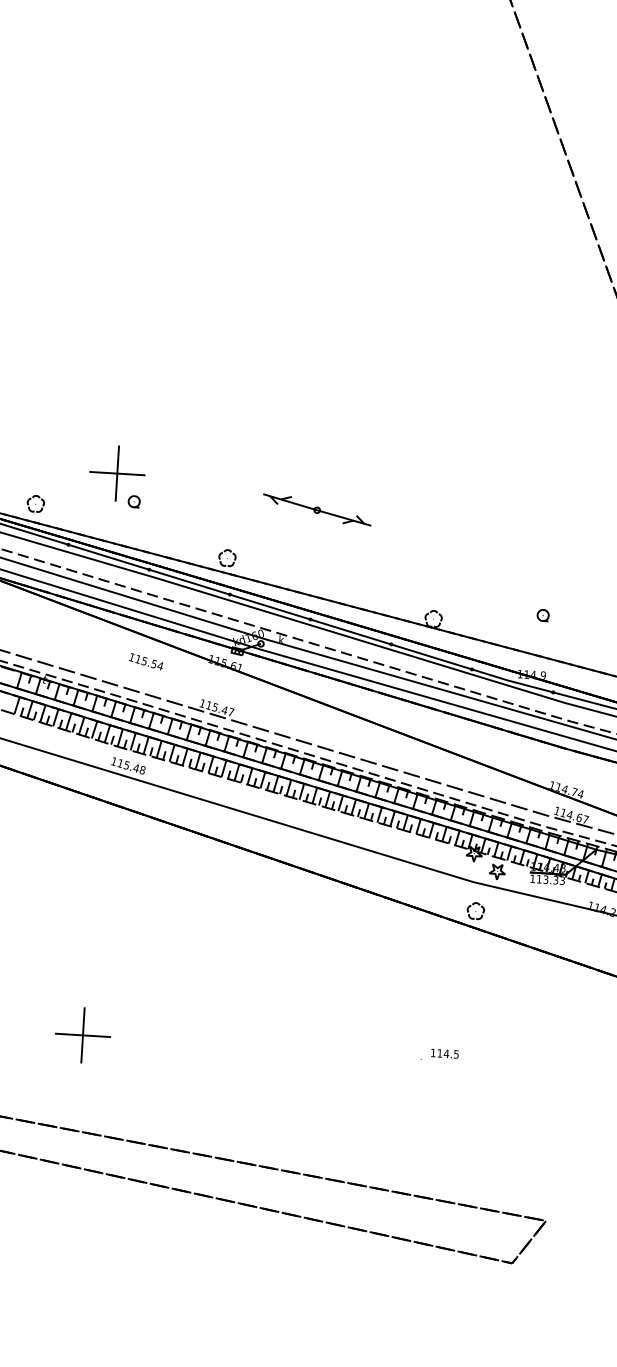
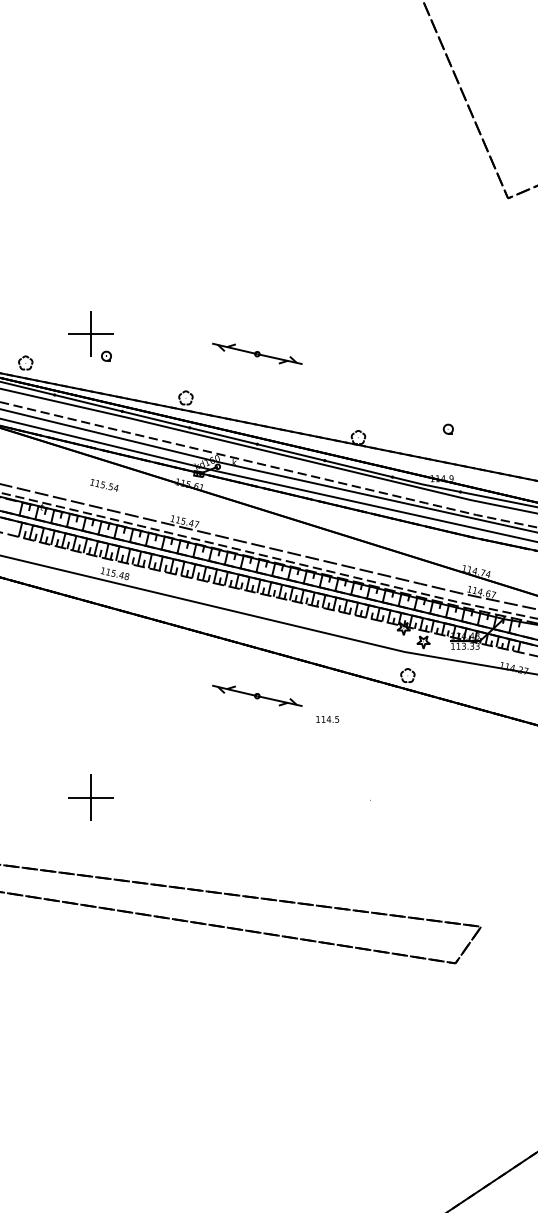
text: (146, 662) -> (104, 485), moved
part: (292, 924) -> (257, 695), added
text: (444, 1053) -> (327, 719), moved

